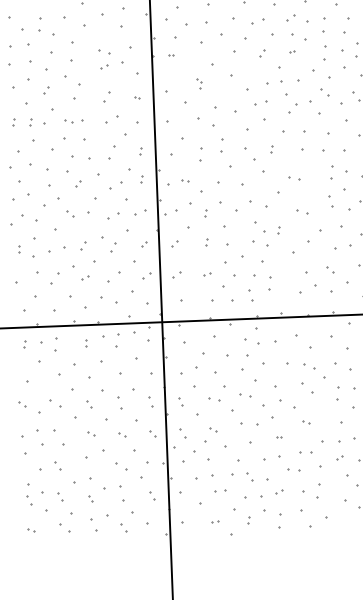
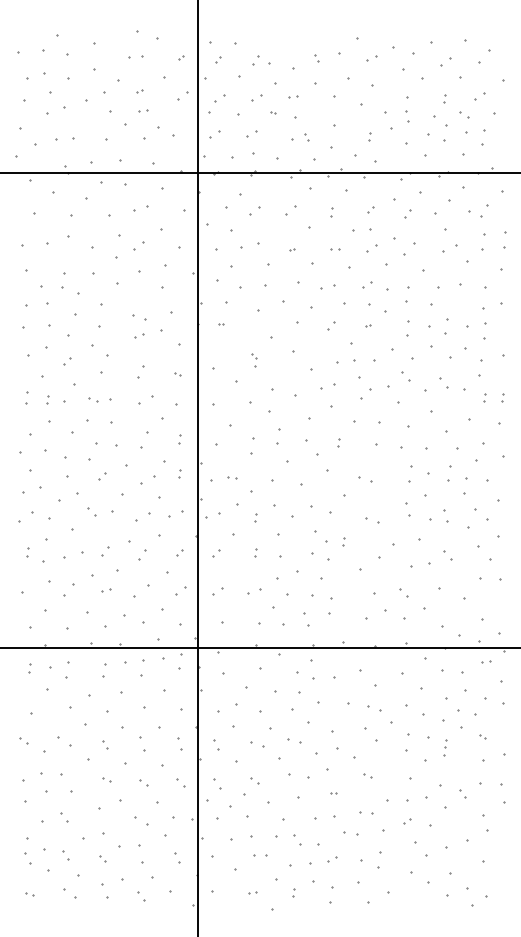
part: (13, 122) -> (26, 398), size x1.6
part: (207, 273) -> (254, 591), size x1.6
part: (86, 343) -> (104, 670), size x1.6

